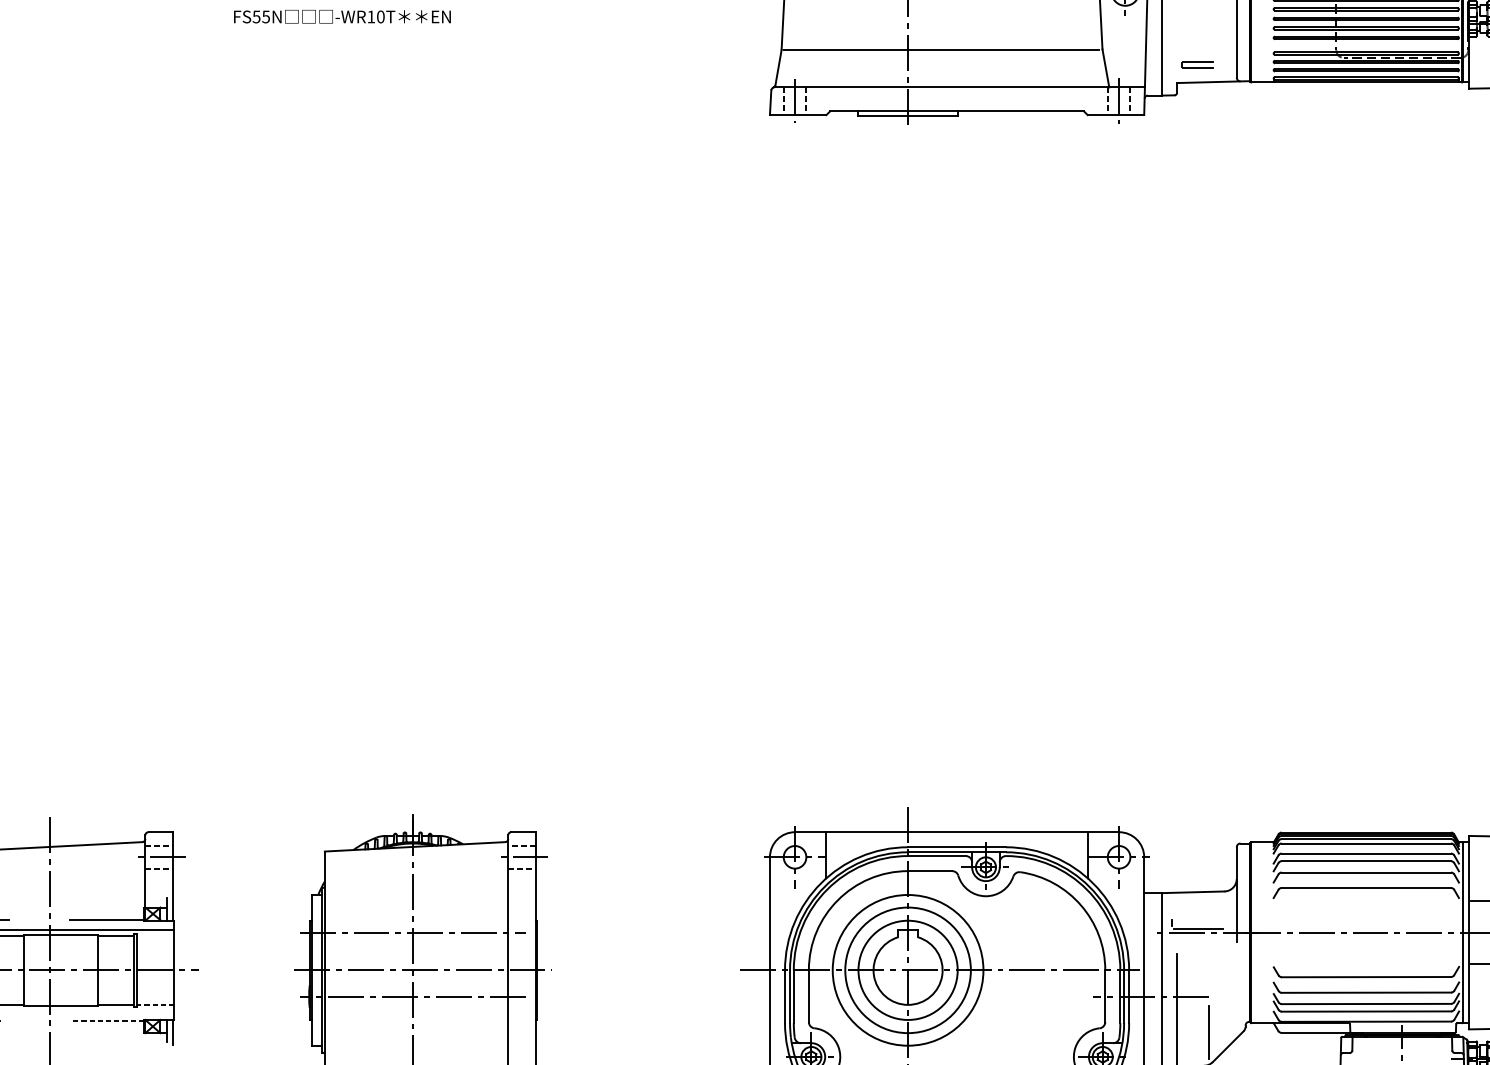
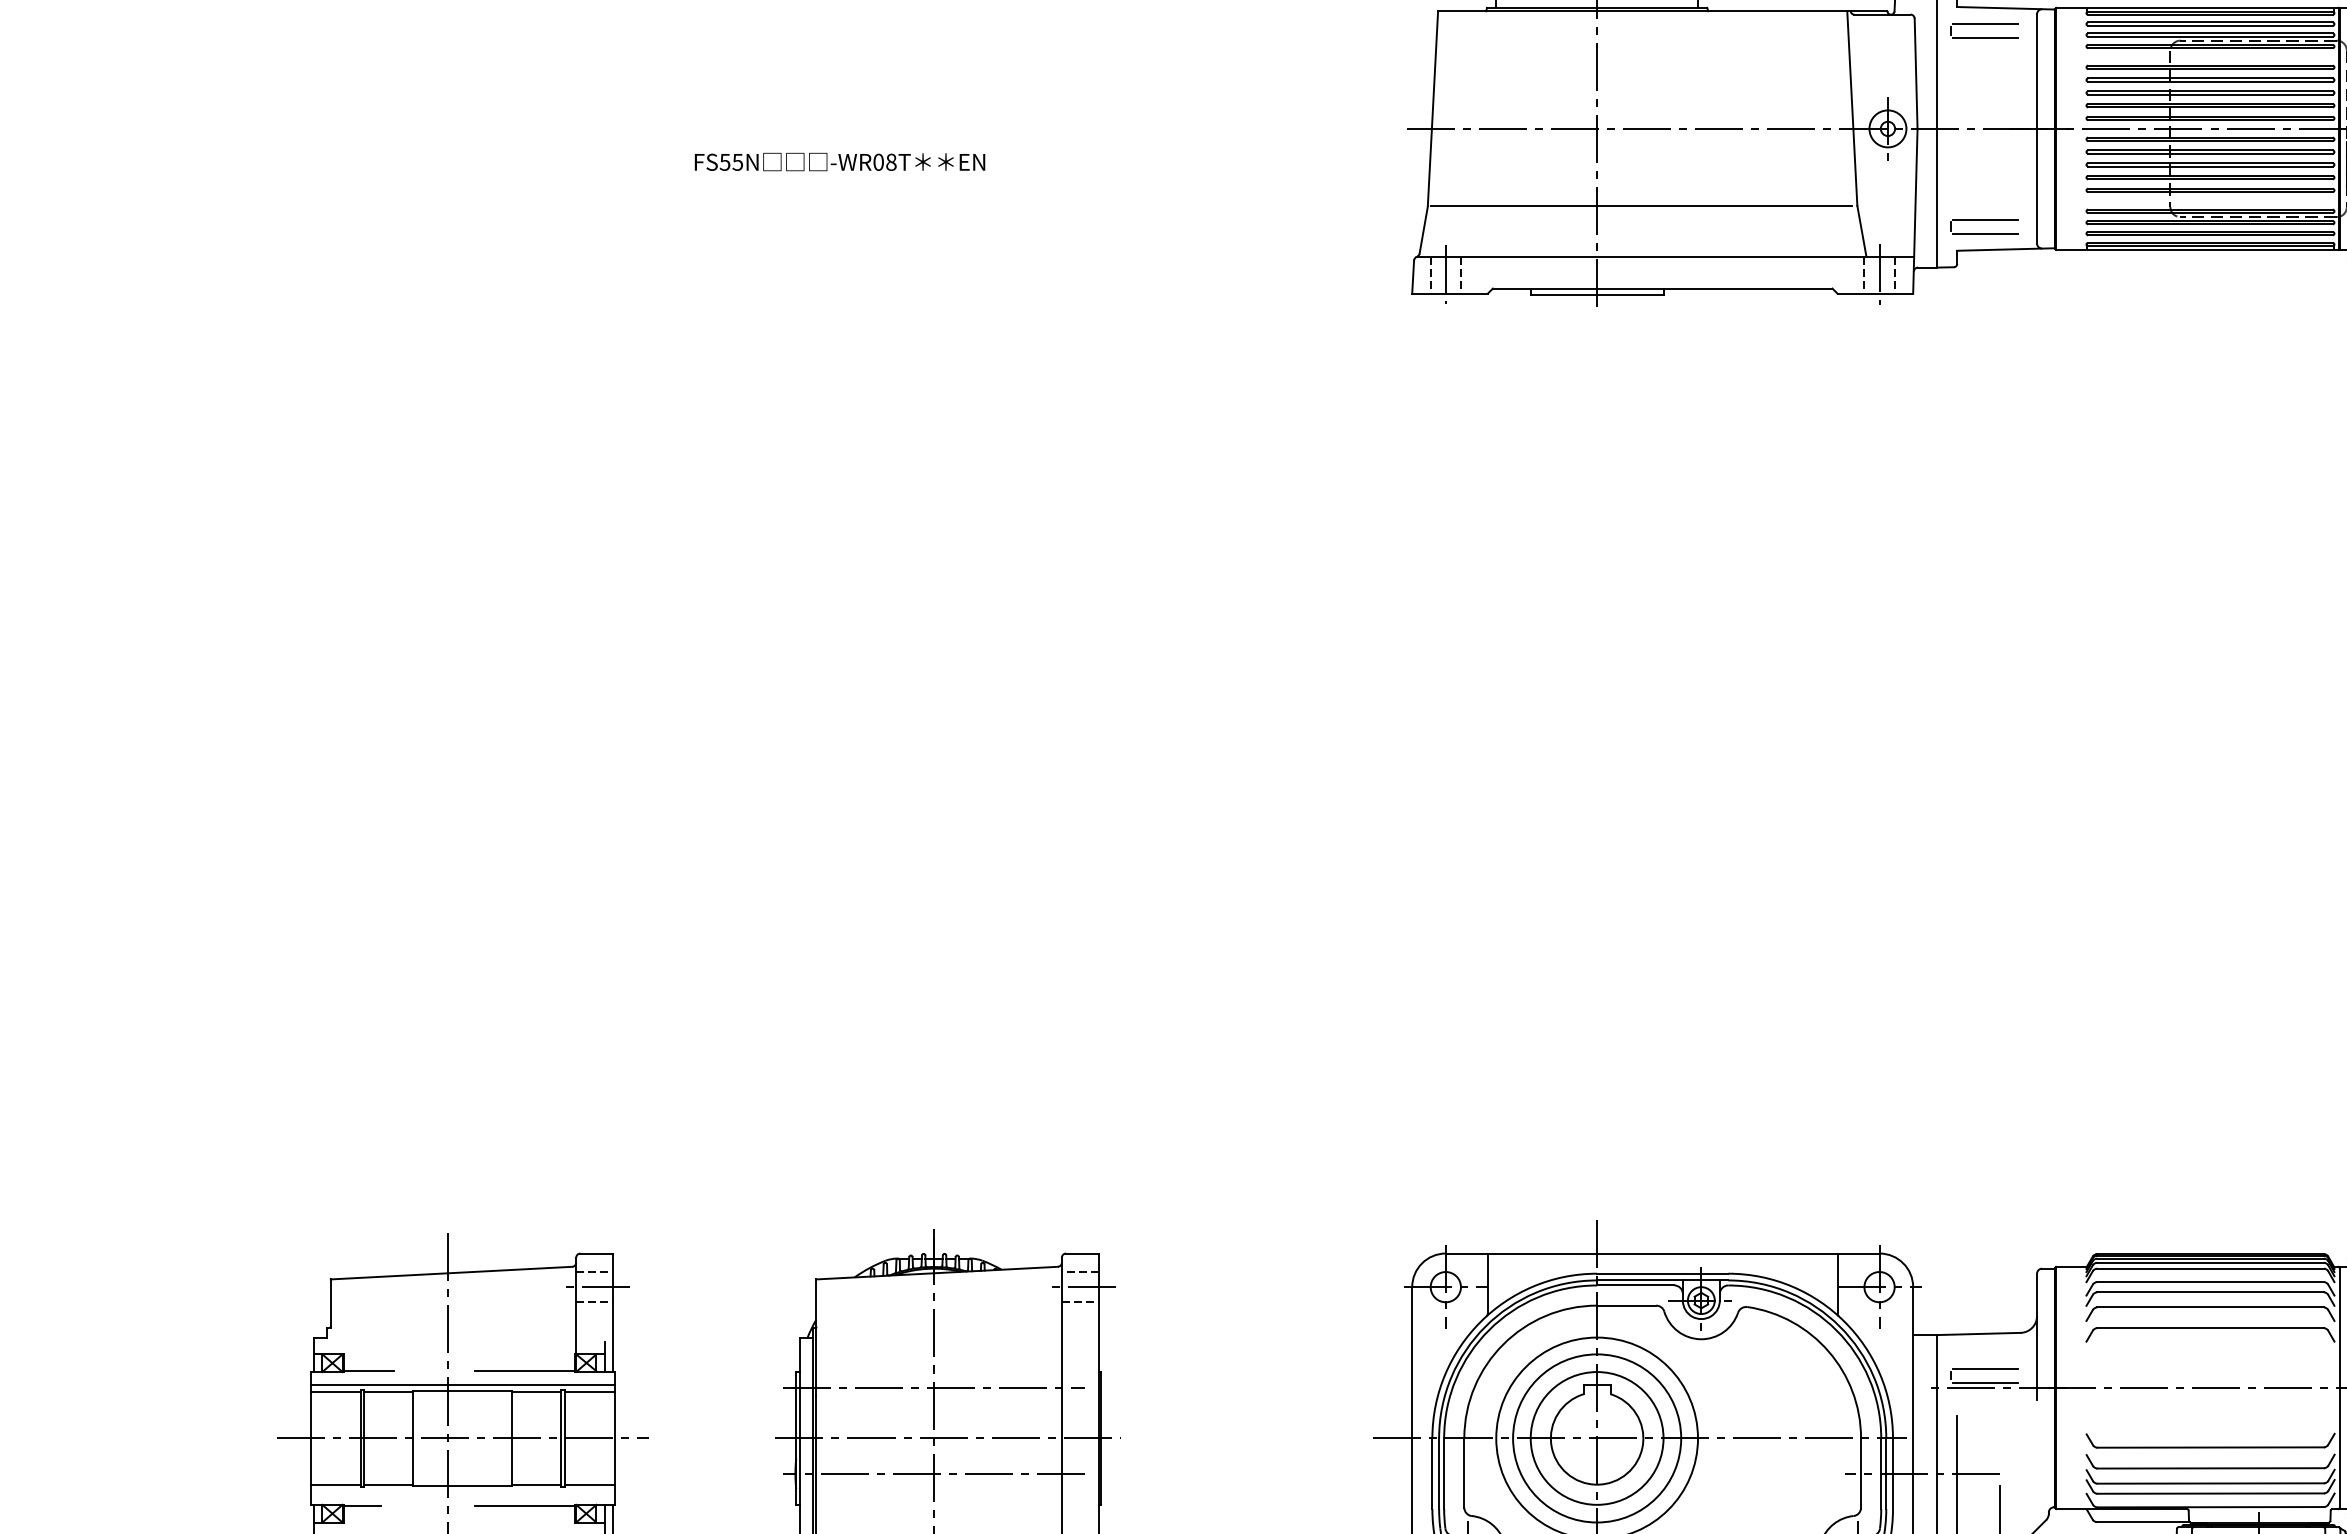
text: (375, 16) -> (884, 161), -WR10T -> -WR08T
part: (1197, 64) -> (1984, 226), size x1.67
line: (1198, 918) -> (1985, 1368), added
line: (155, 936) -> (589, 1392), added
line: (155, 1004) -> (589, 1484), dashed -> solid
line: (106, 1020) -> (524, 1505), dashed -> solid

